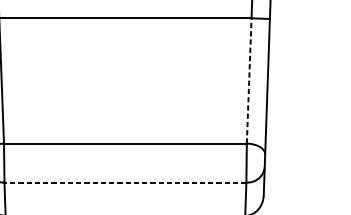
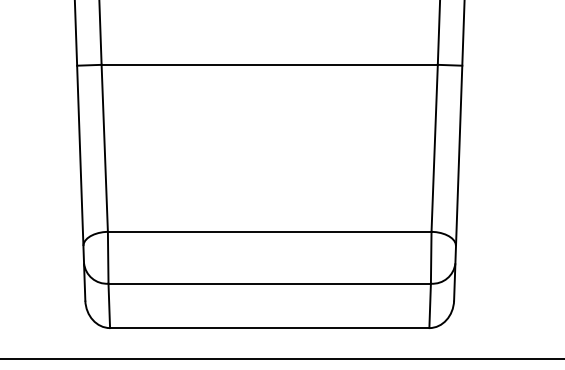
line: (249, 81) -> (434, 148), dashed -> solid
line: (125, 182) -> (269, 283), dashed -> solid

